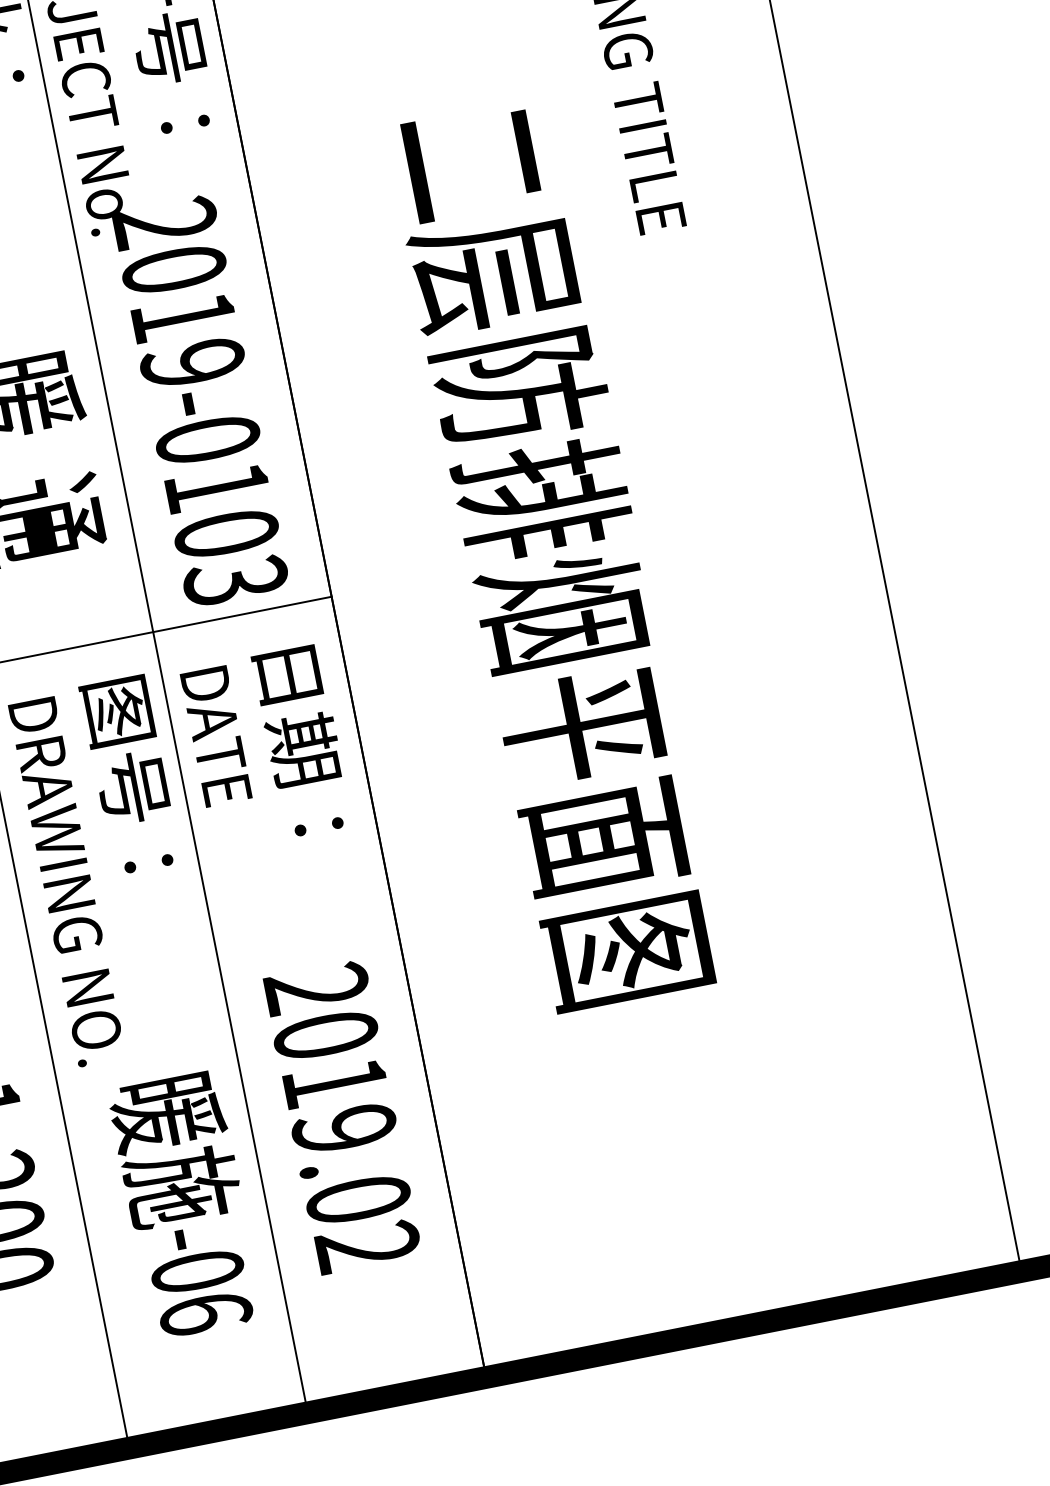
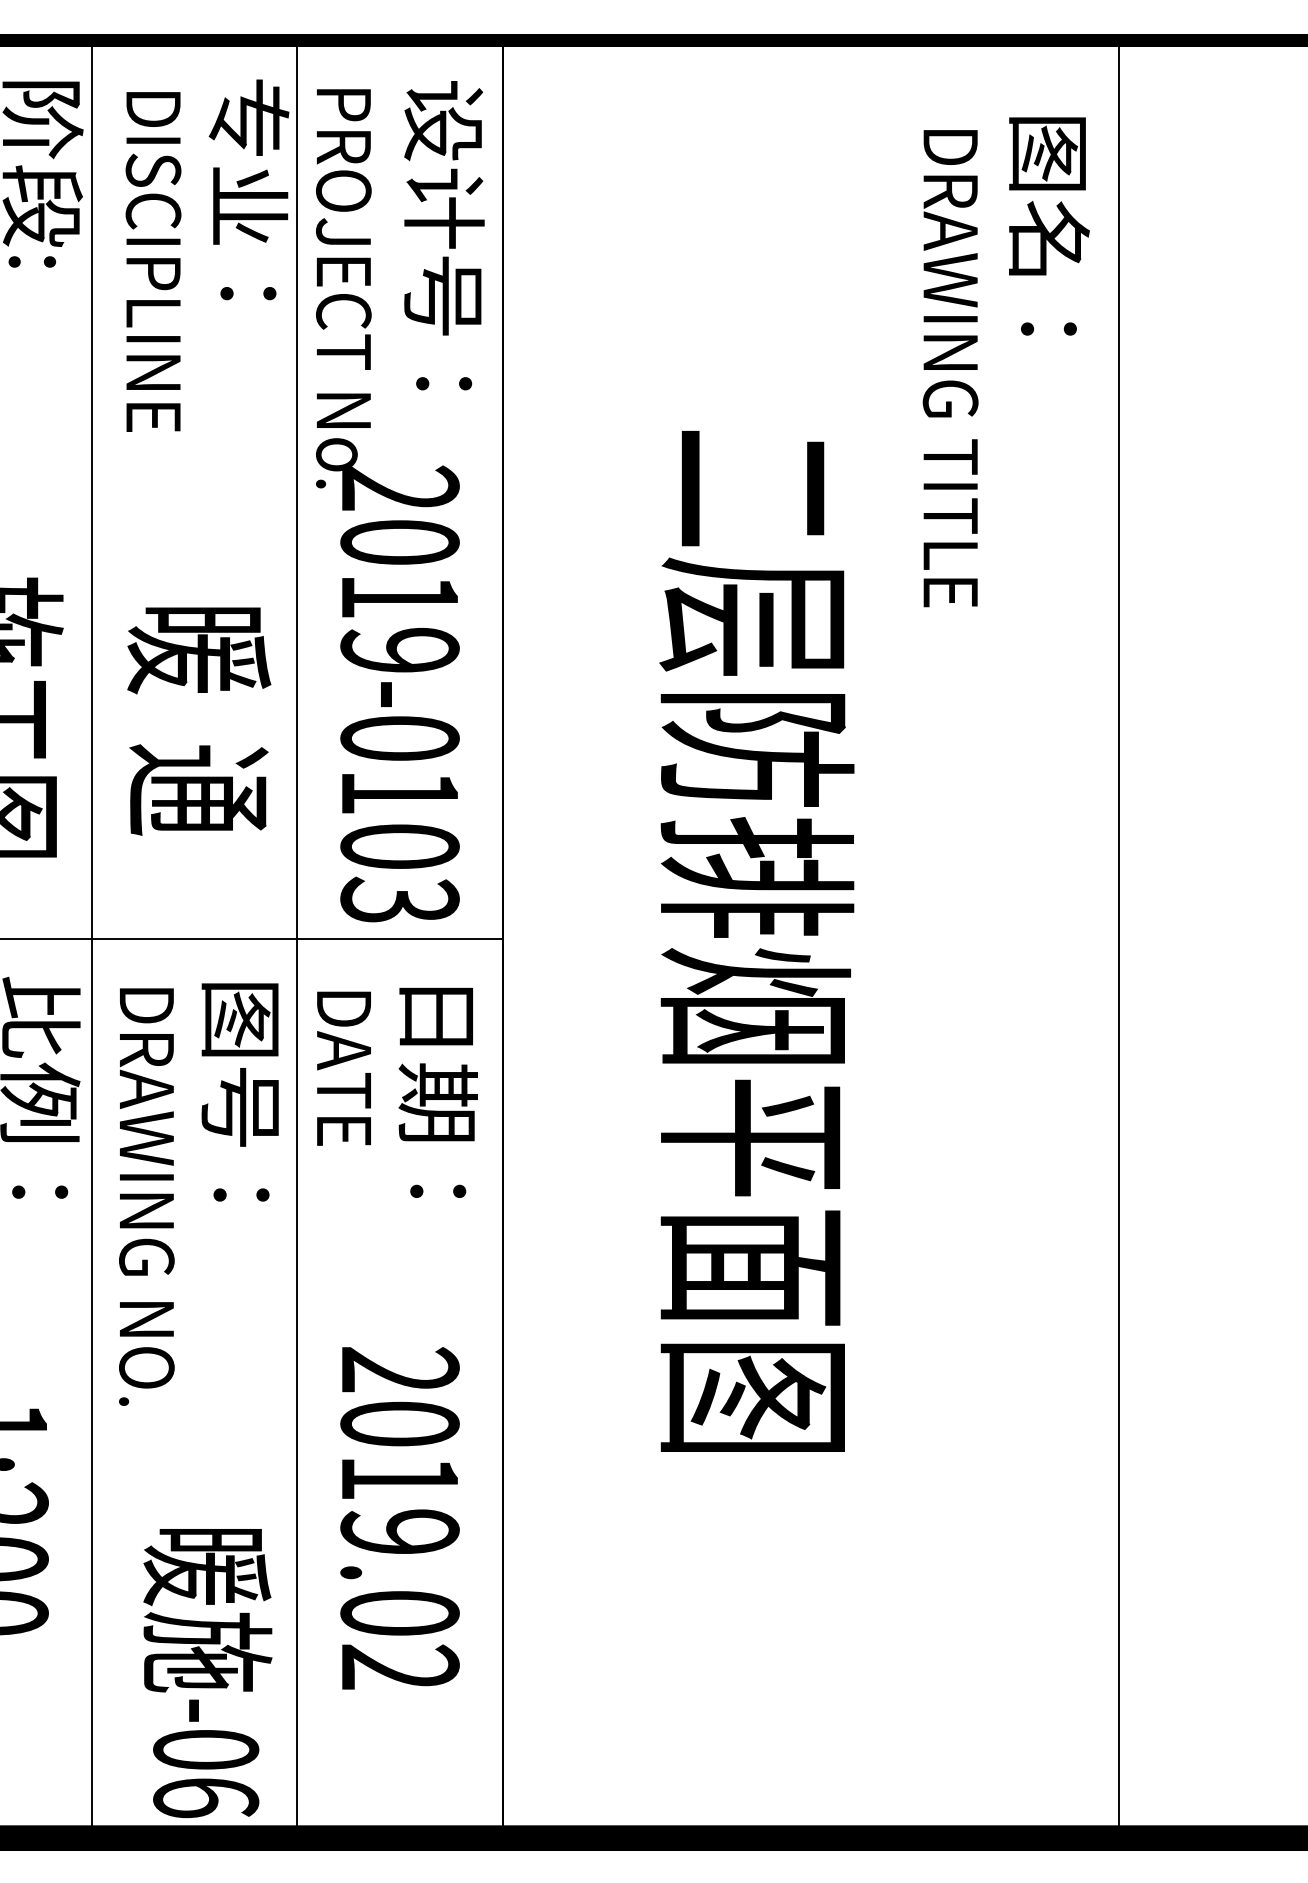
text: (185, 1205) -> (207, 1673), moved

